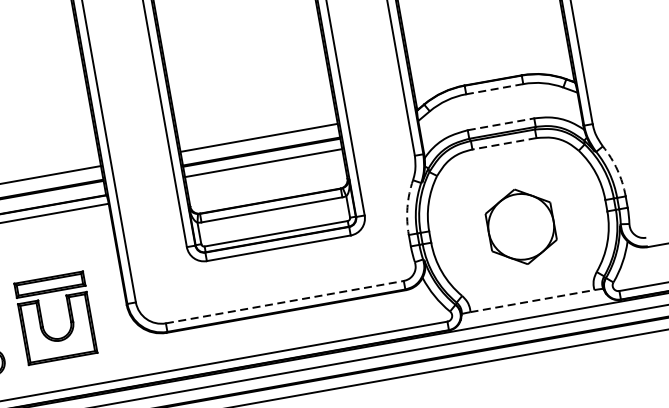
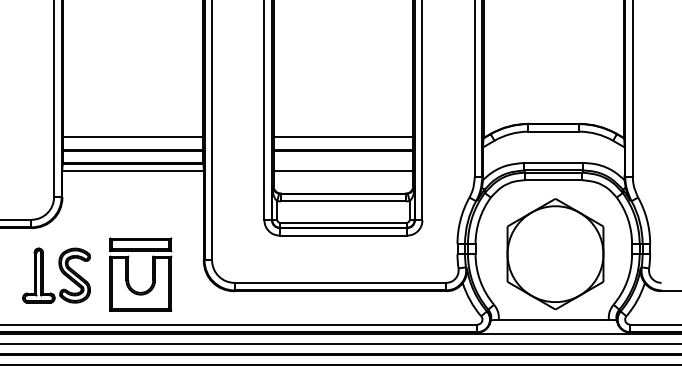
line: (494, 89) -> (553, 131), dashed -> solid
line: (500, 123) -> (553, 162), dashed -> solid
line: (504, 144) -> (553, 180), dashed -> solid
line: (263, 162) -> (343, 170), moved
arc: (617, 170) -> (647, 220), dashed -> solid
arc: (407, 207) -> (460, 220), dashed -> solid
part: (521, 227) -> (555, 254), size x1.67
line: (533, 300) -> (554, 319), dashed -> solid
line: (284, 301) -> (340, 282), dashed -> solid
part: (42, 320) -> (128, 274), moved

